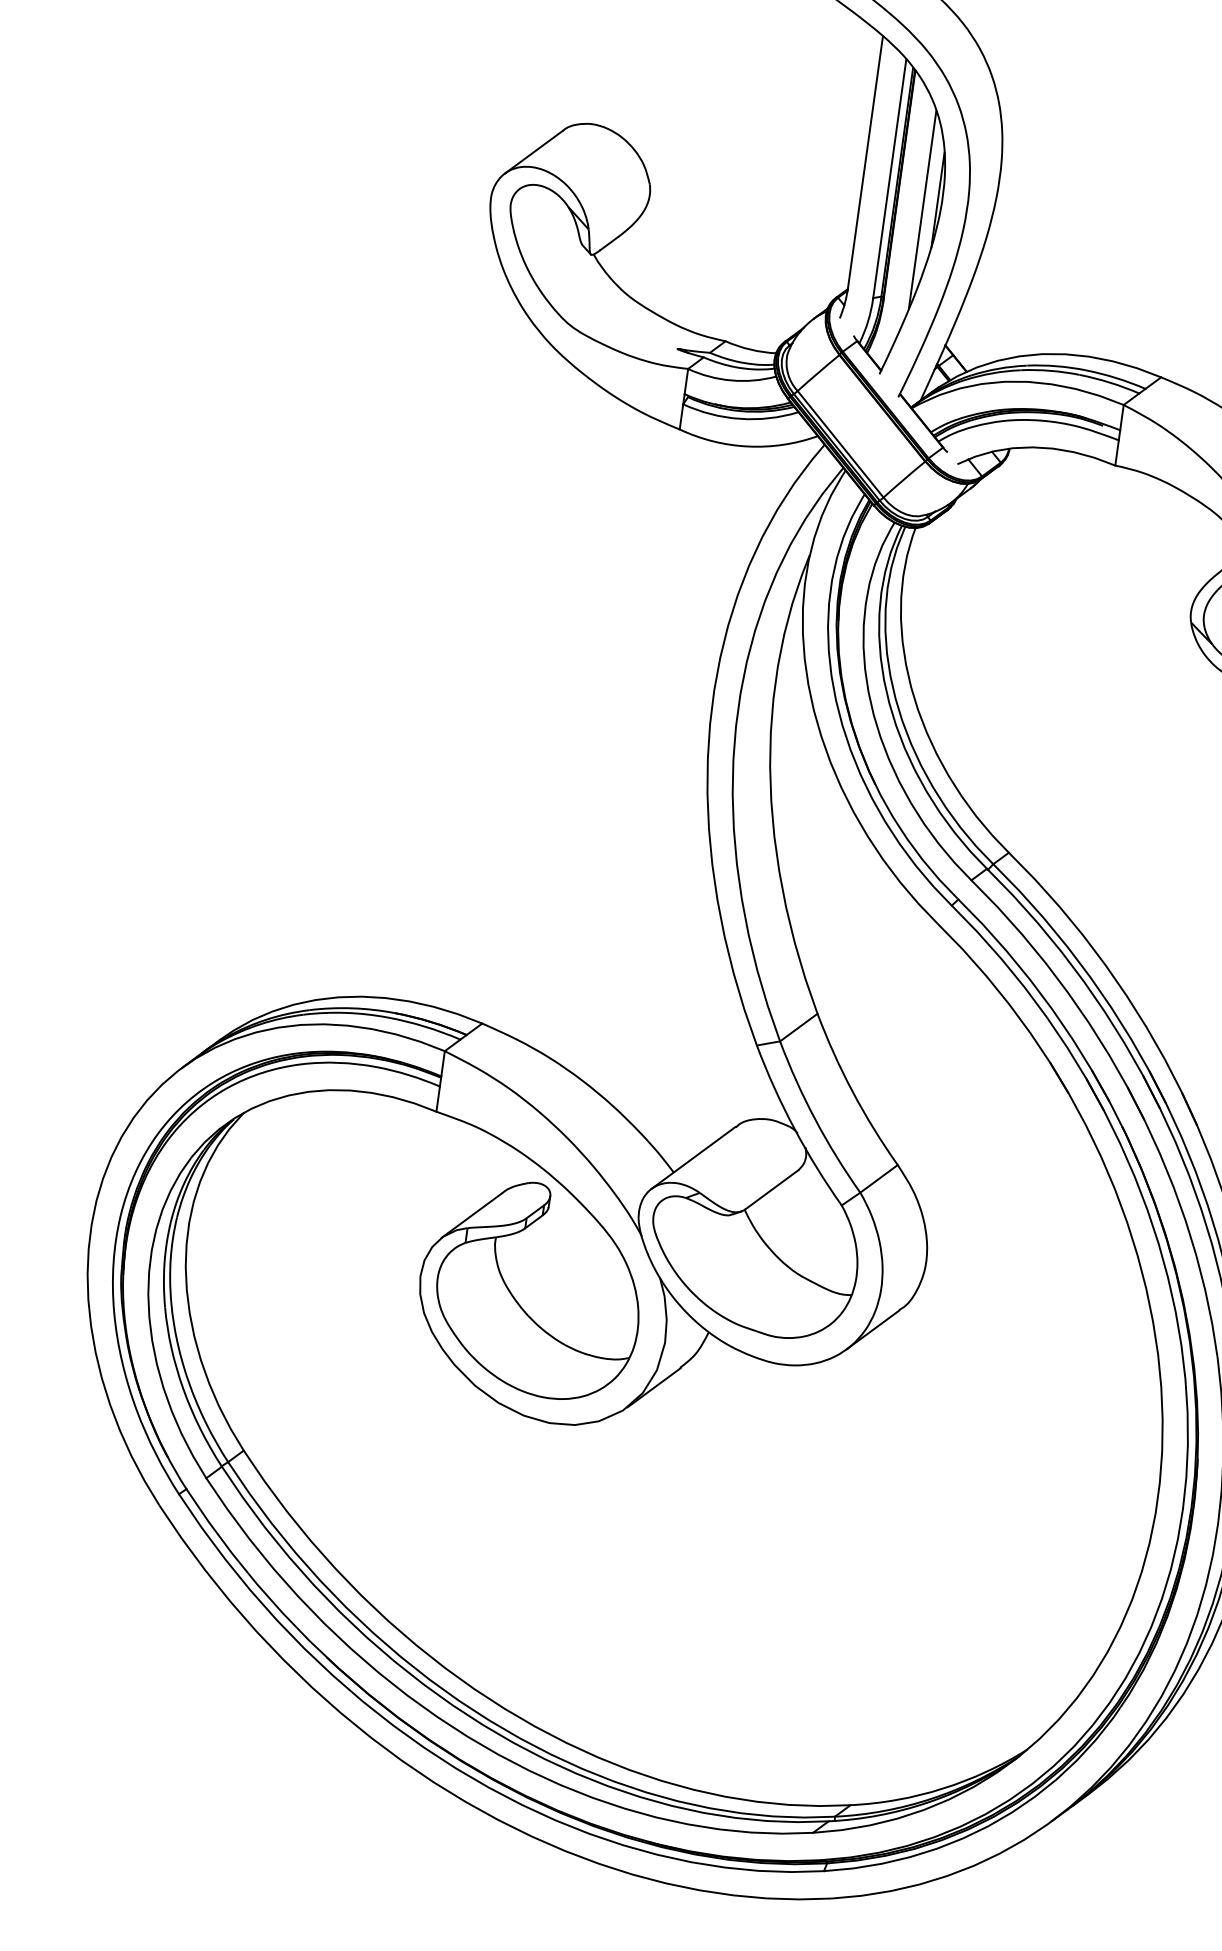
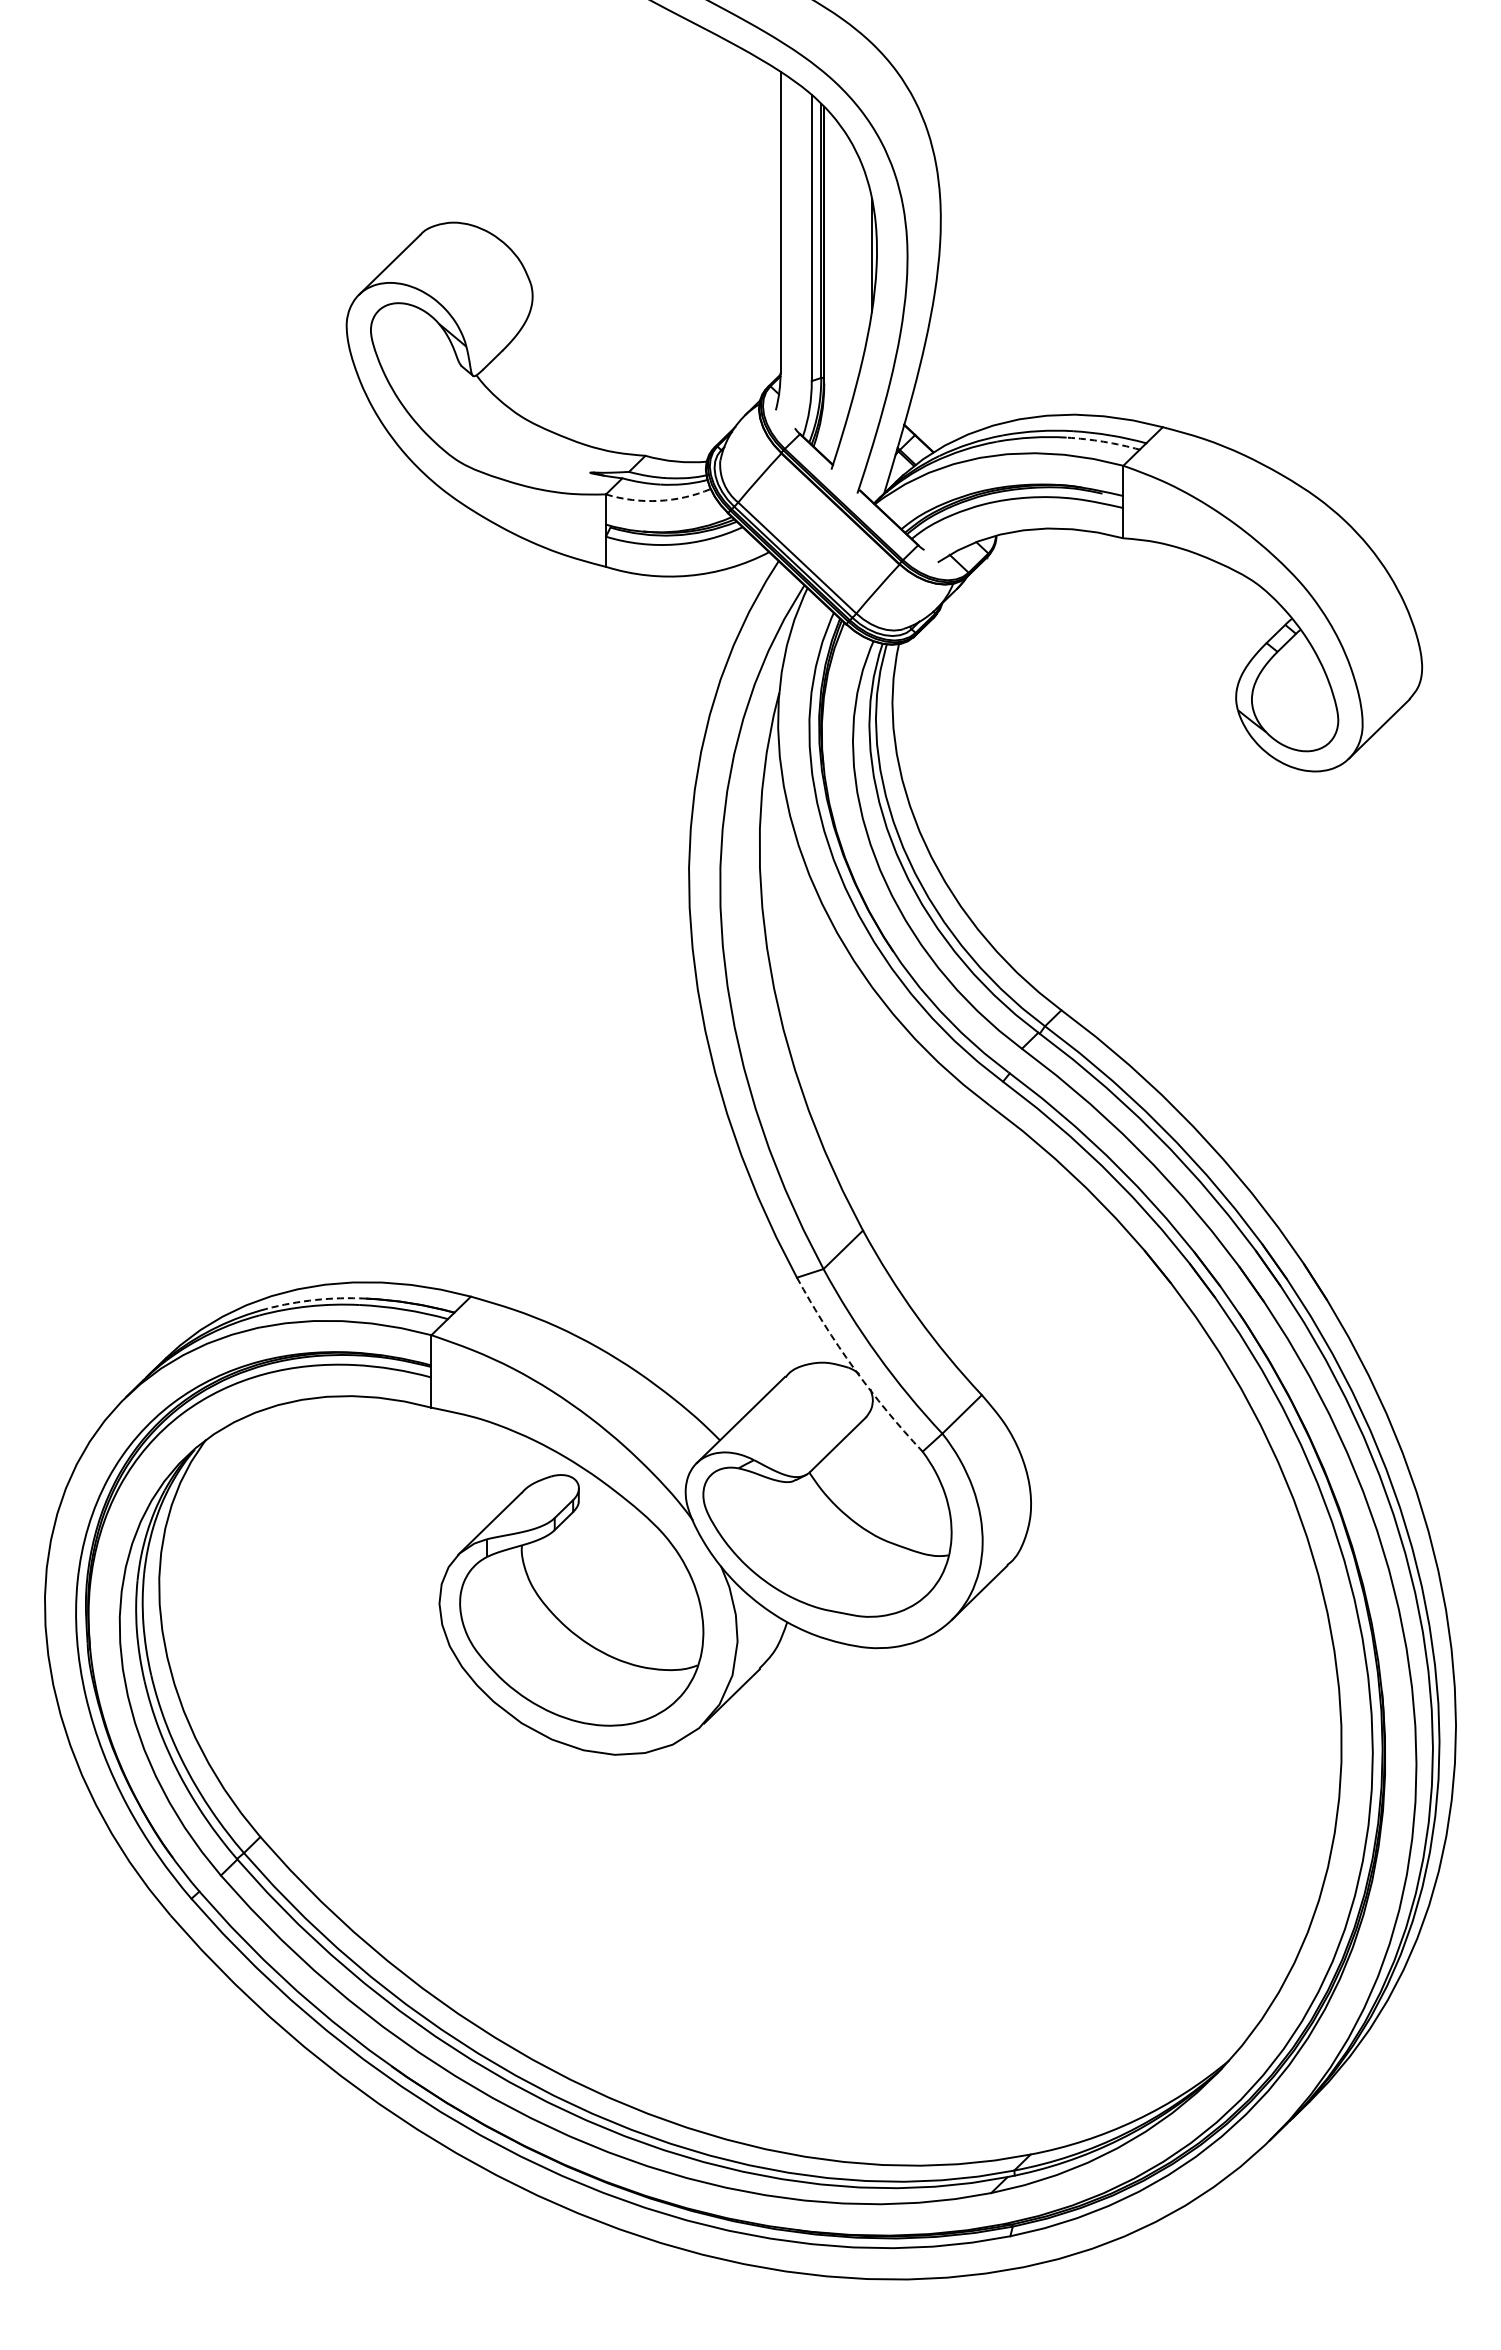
line: (922, 209) -> (855, 269), removed
arc: (731, 380) -> (658, 500), solid -> dashed
arc: (1109, 382) -> (1103, 441), solid -> dashed
arc: (352, 1007) -> (315, 1299), solid -> dashed
arc: (794, 1128) -> (854, 1368), solid -> dashed

